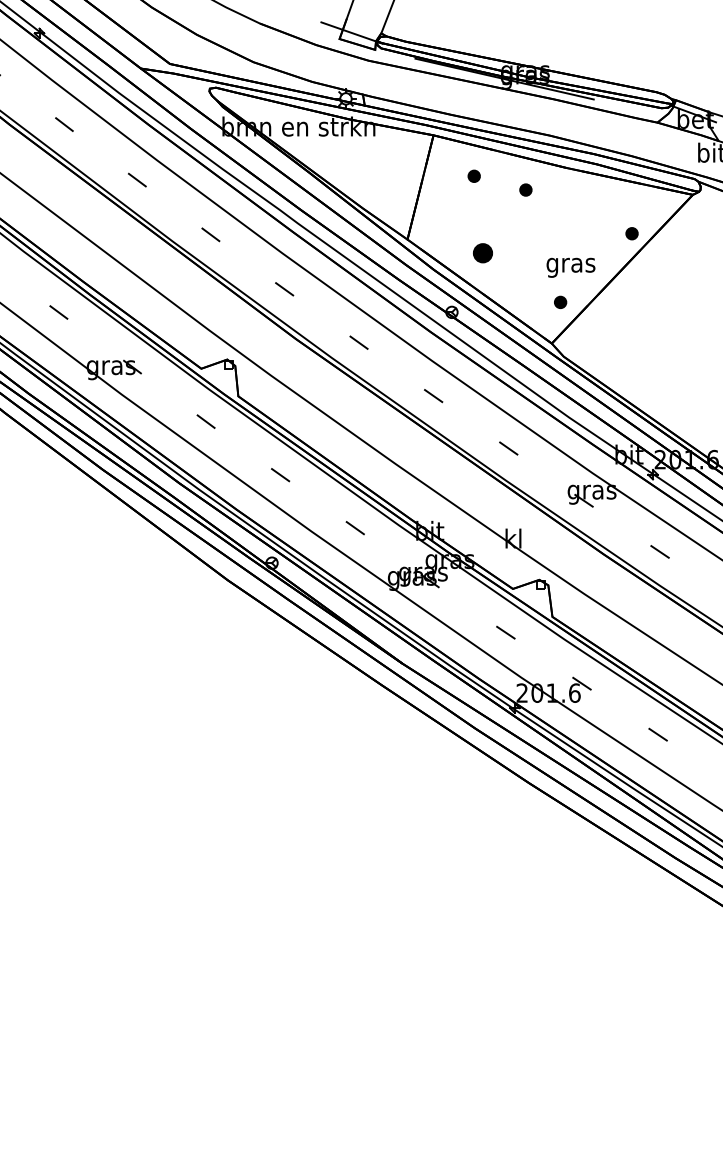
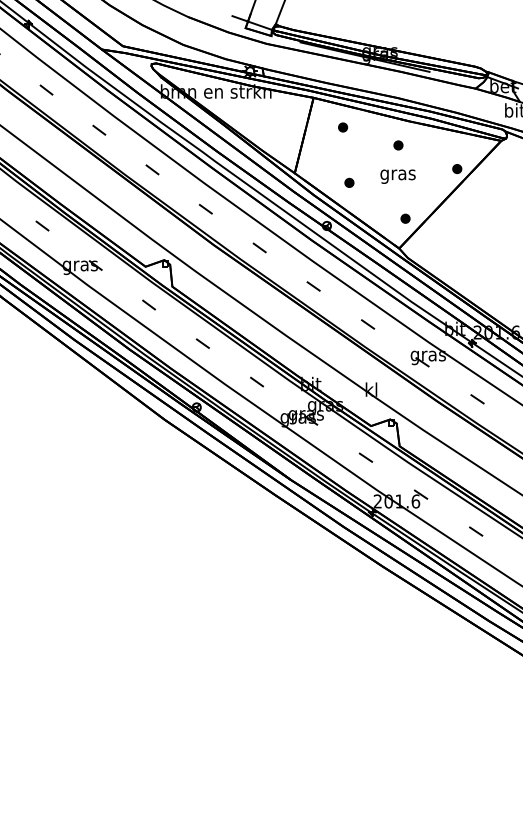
part: (525, 190) -> (398, 145), moved
part: (483, 252) -> (349, 182), size x0.62
text: (570, 267) -> (397, 176), moved

